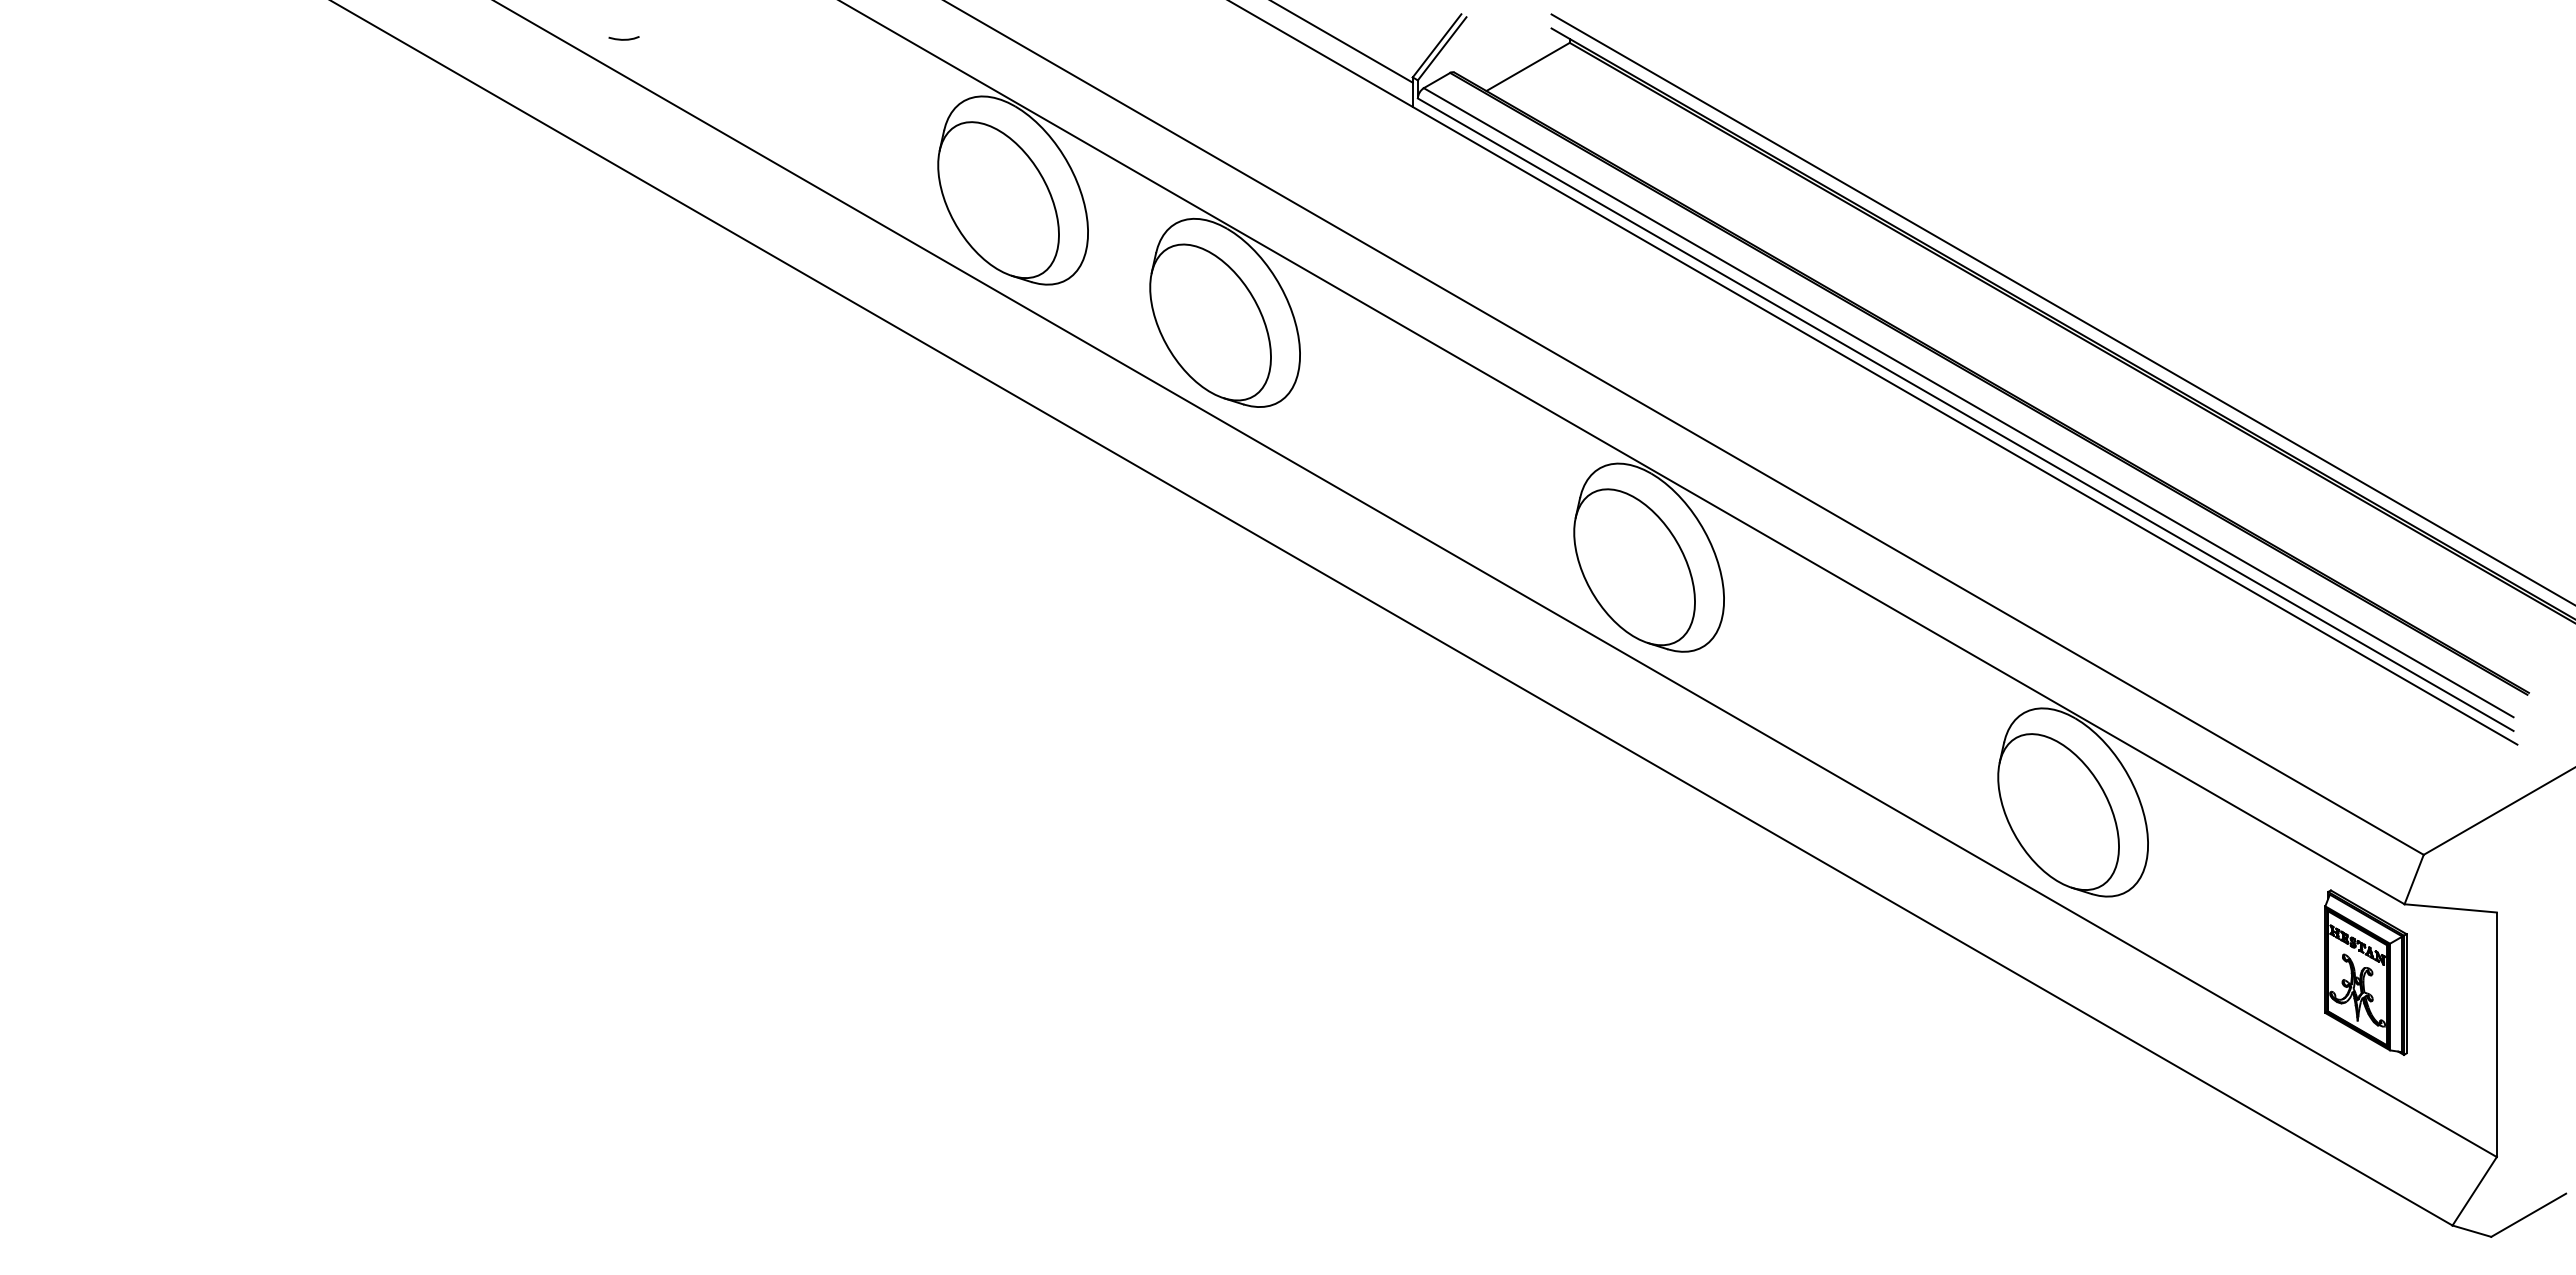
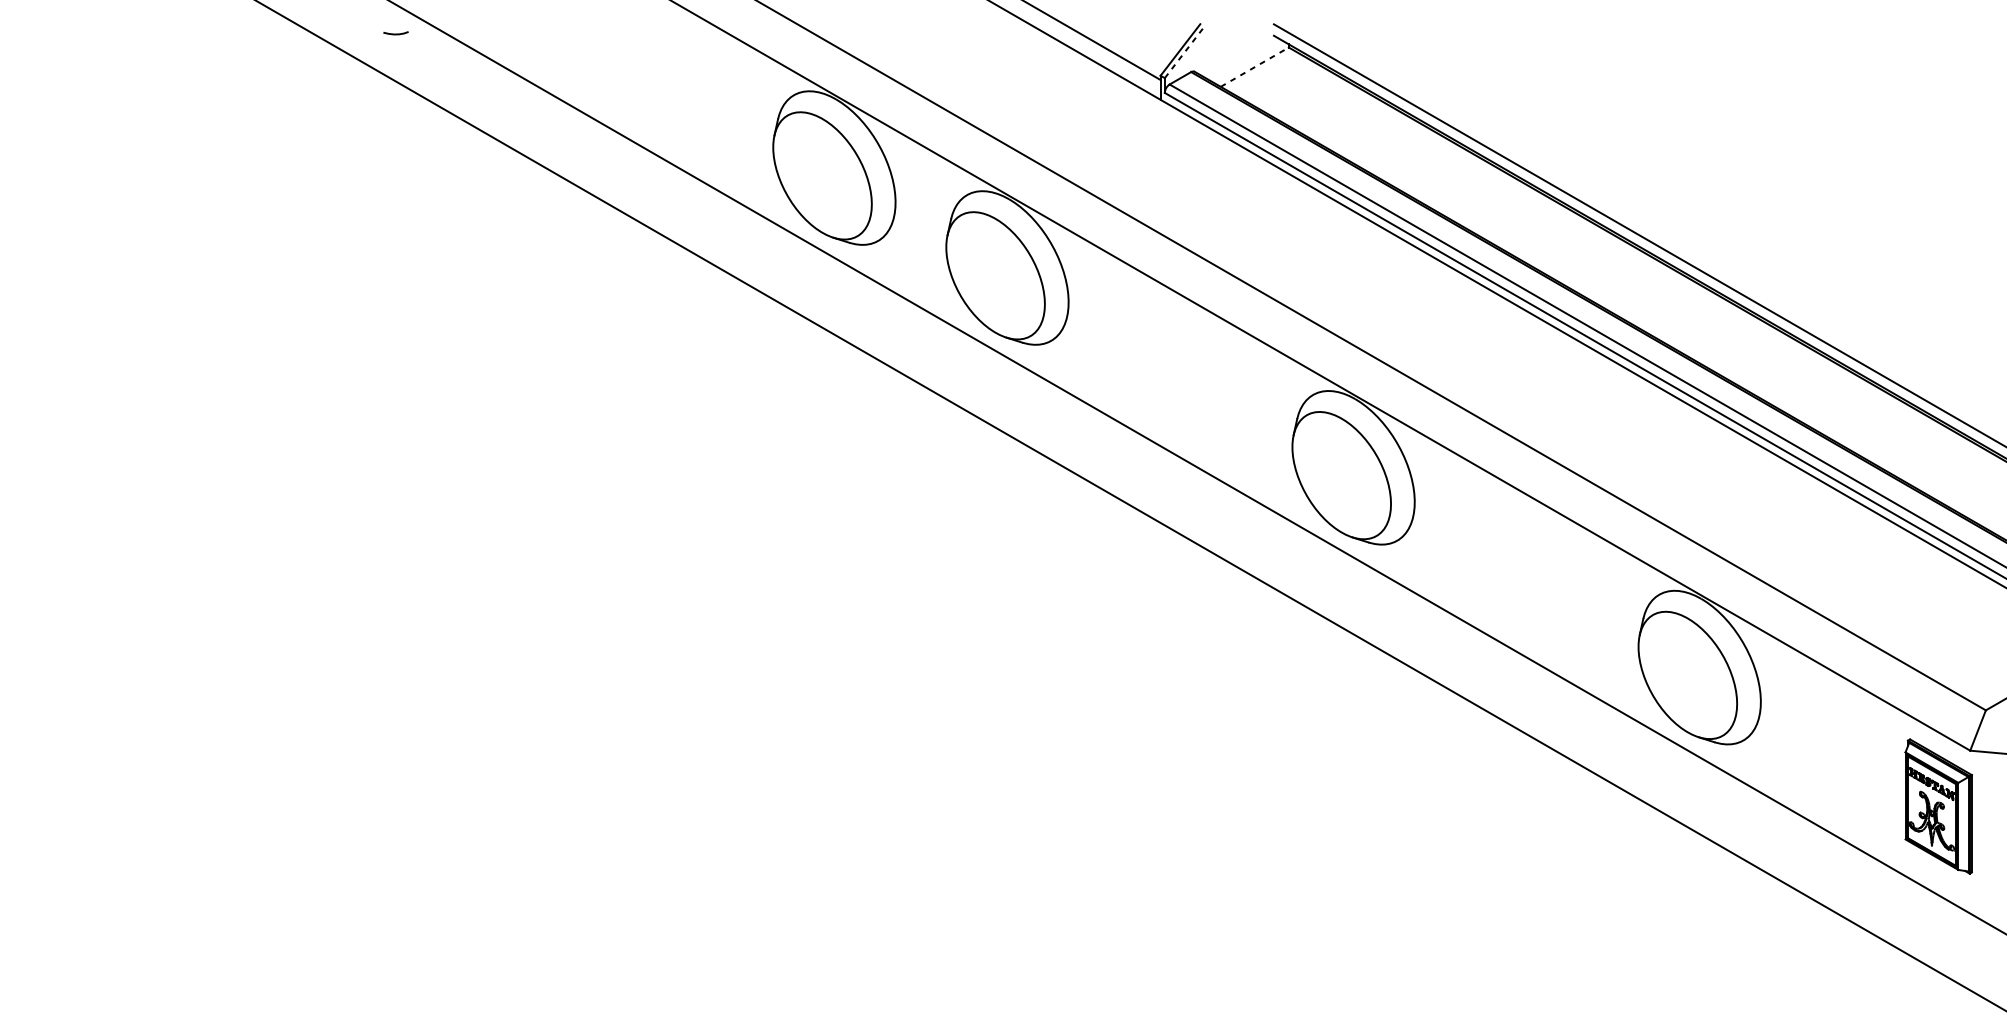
curve: (624, 38) -> (396, 33), moved
line: (1442, 48) -> (1184, 52), solid -> dashed
line: (1528, 66) -> (1255, 66), solid -> dashed

